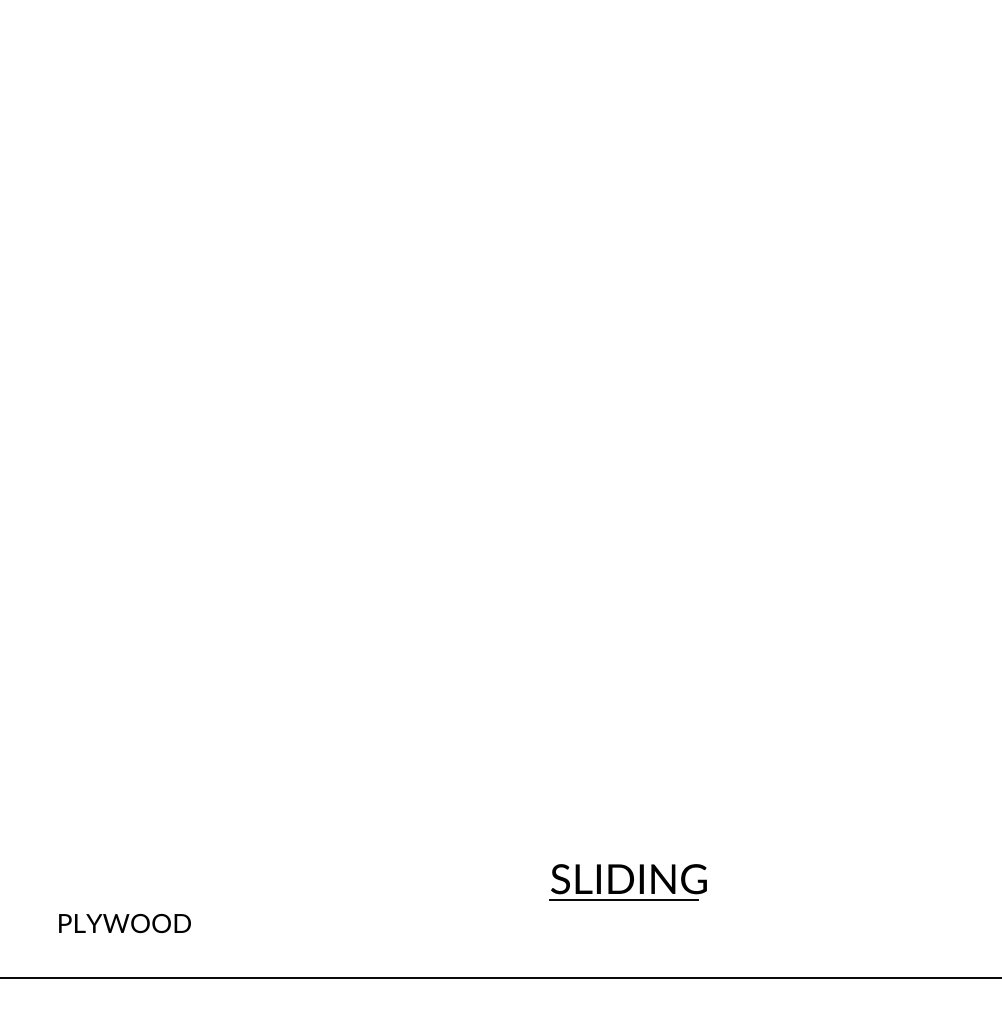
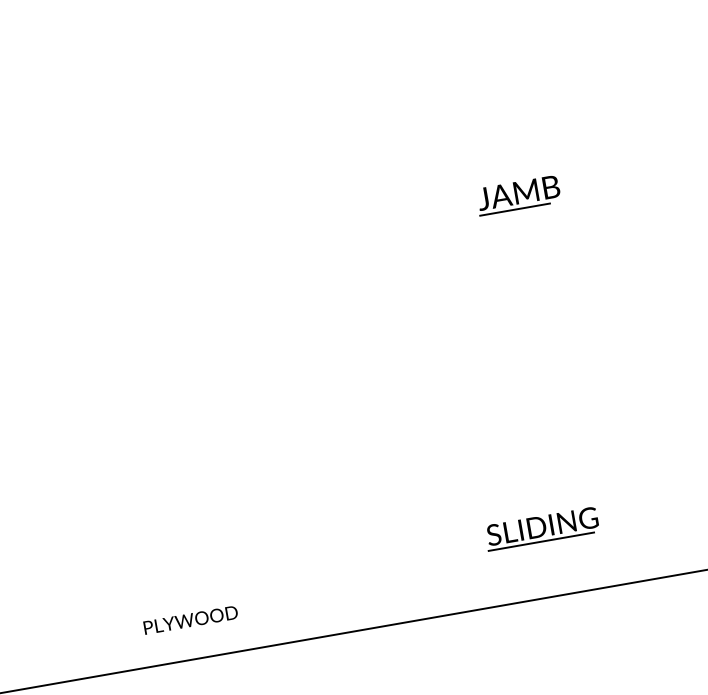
part: (675, 419) -> (518, 195), added

